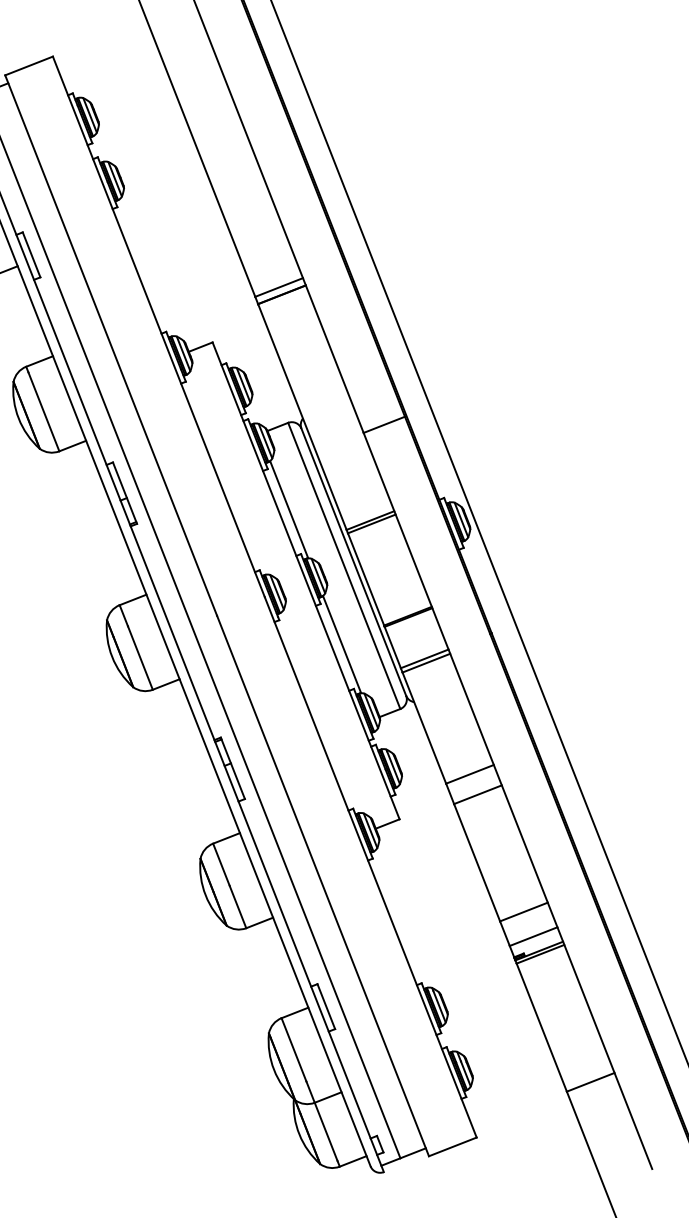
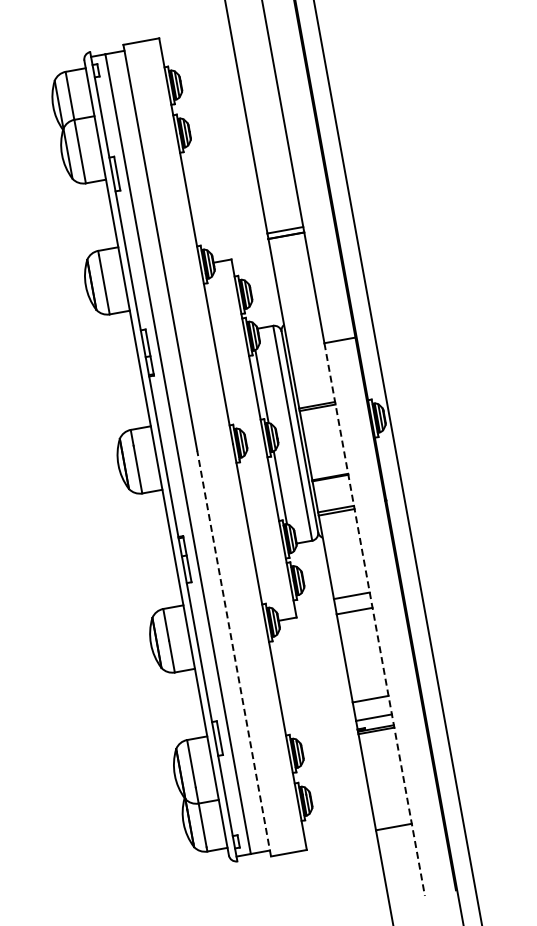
line: (507, 800) -> (374, 619), solid -> dashed
line: (323, 885) -> (234, 653), solid -> dashed

